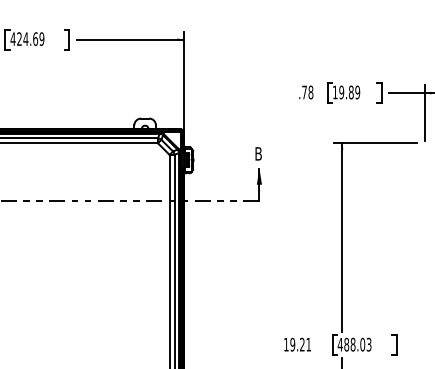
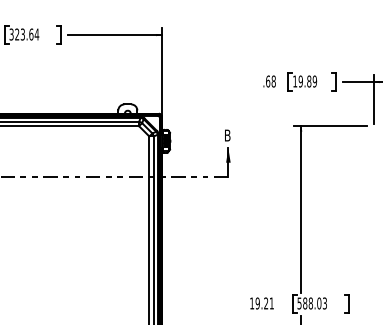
text: (27, 39) -> (24, 34), 424.69 -> 323.64
text: (304, 92) -> (268, 81), .78 -> .68
text: (340, 344) -> (299, 303), 488.03 -> 588.03

